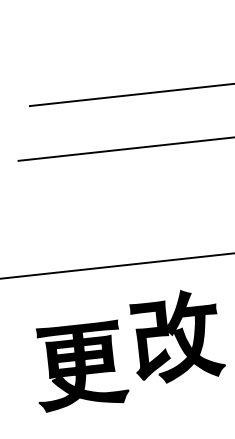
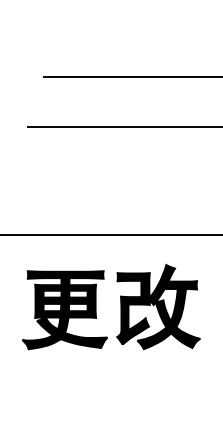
part: (80, 366) -> (64, 310), moved

